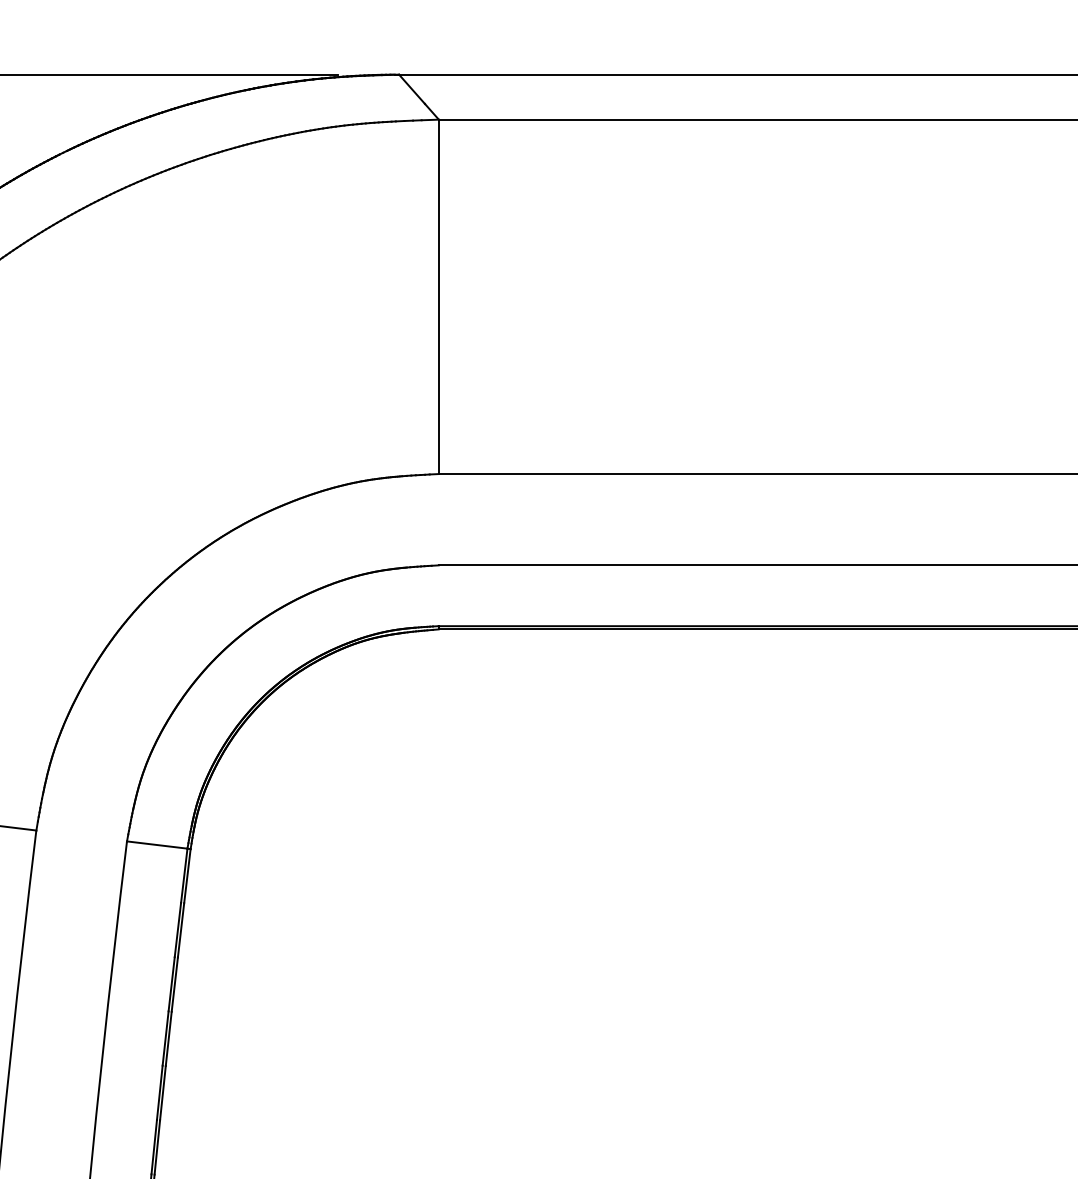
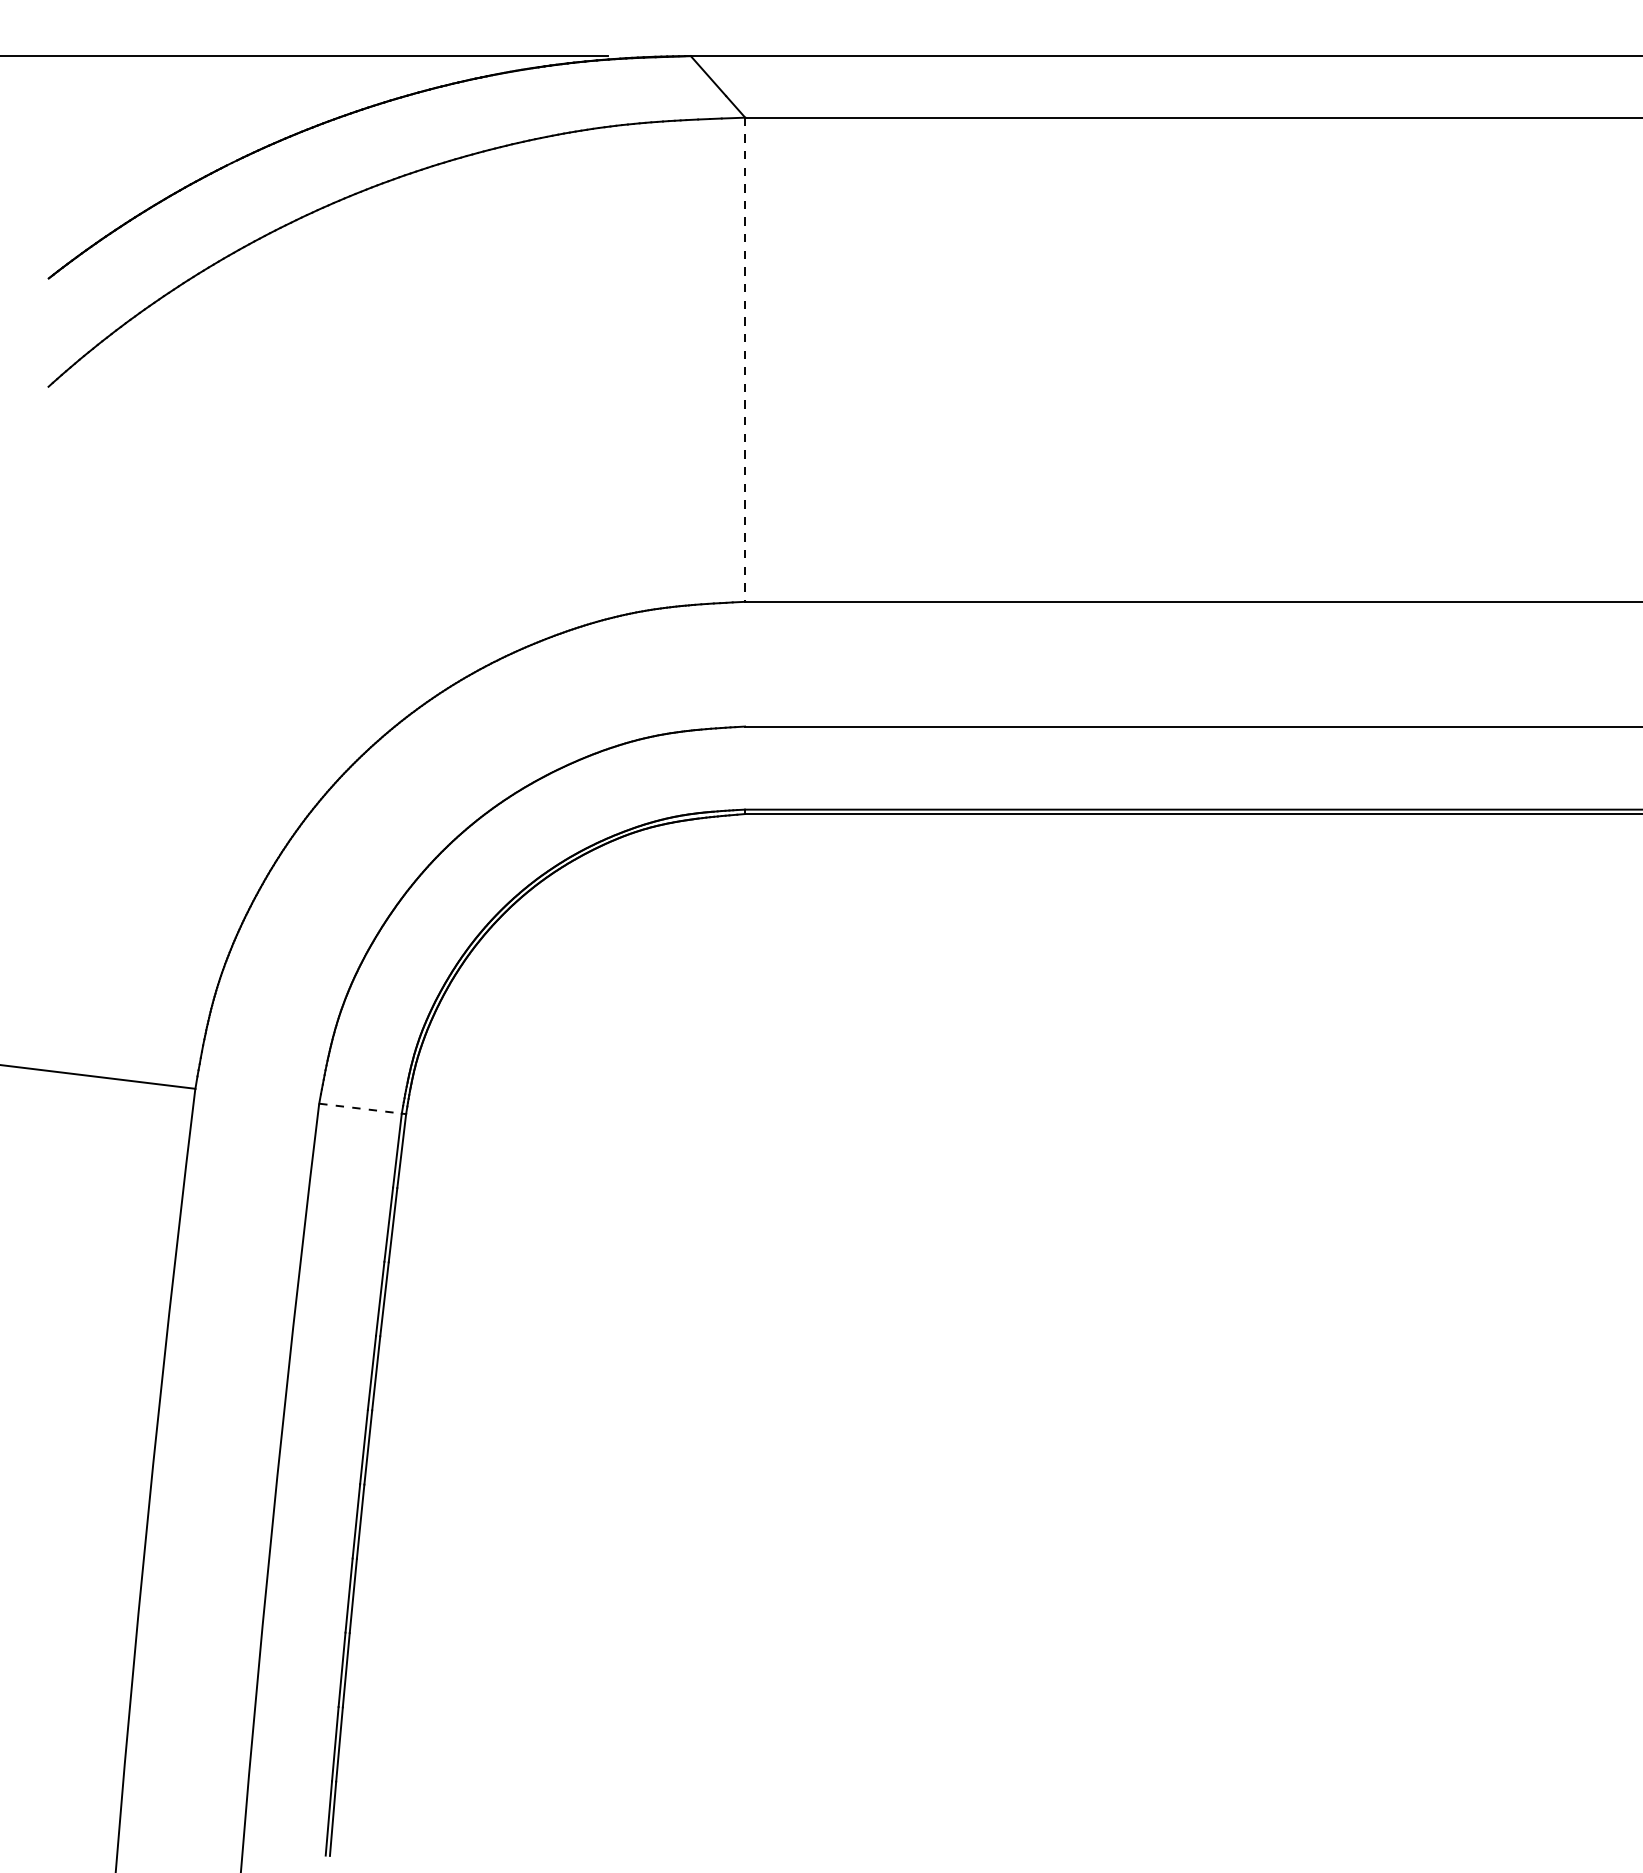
line: (439, 297) -> (745, 360), solid -> dashed
line: (157, 844) -> (360, 1108), solid -> dashed

